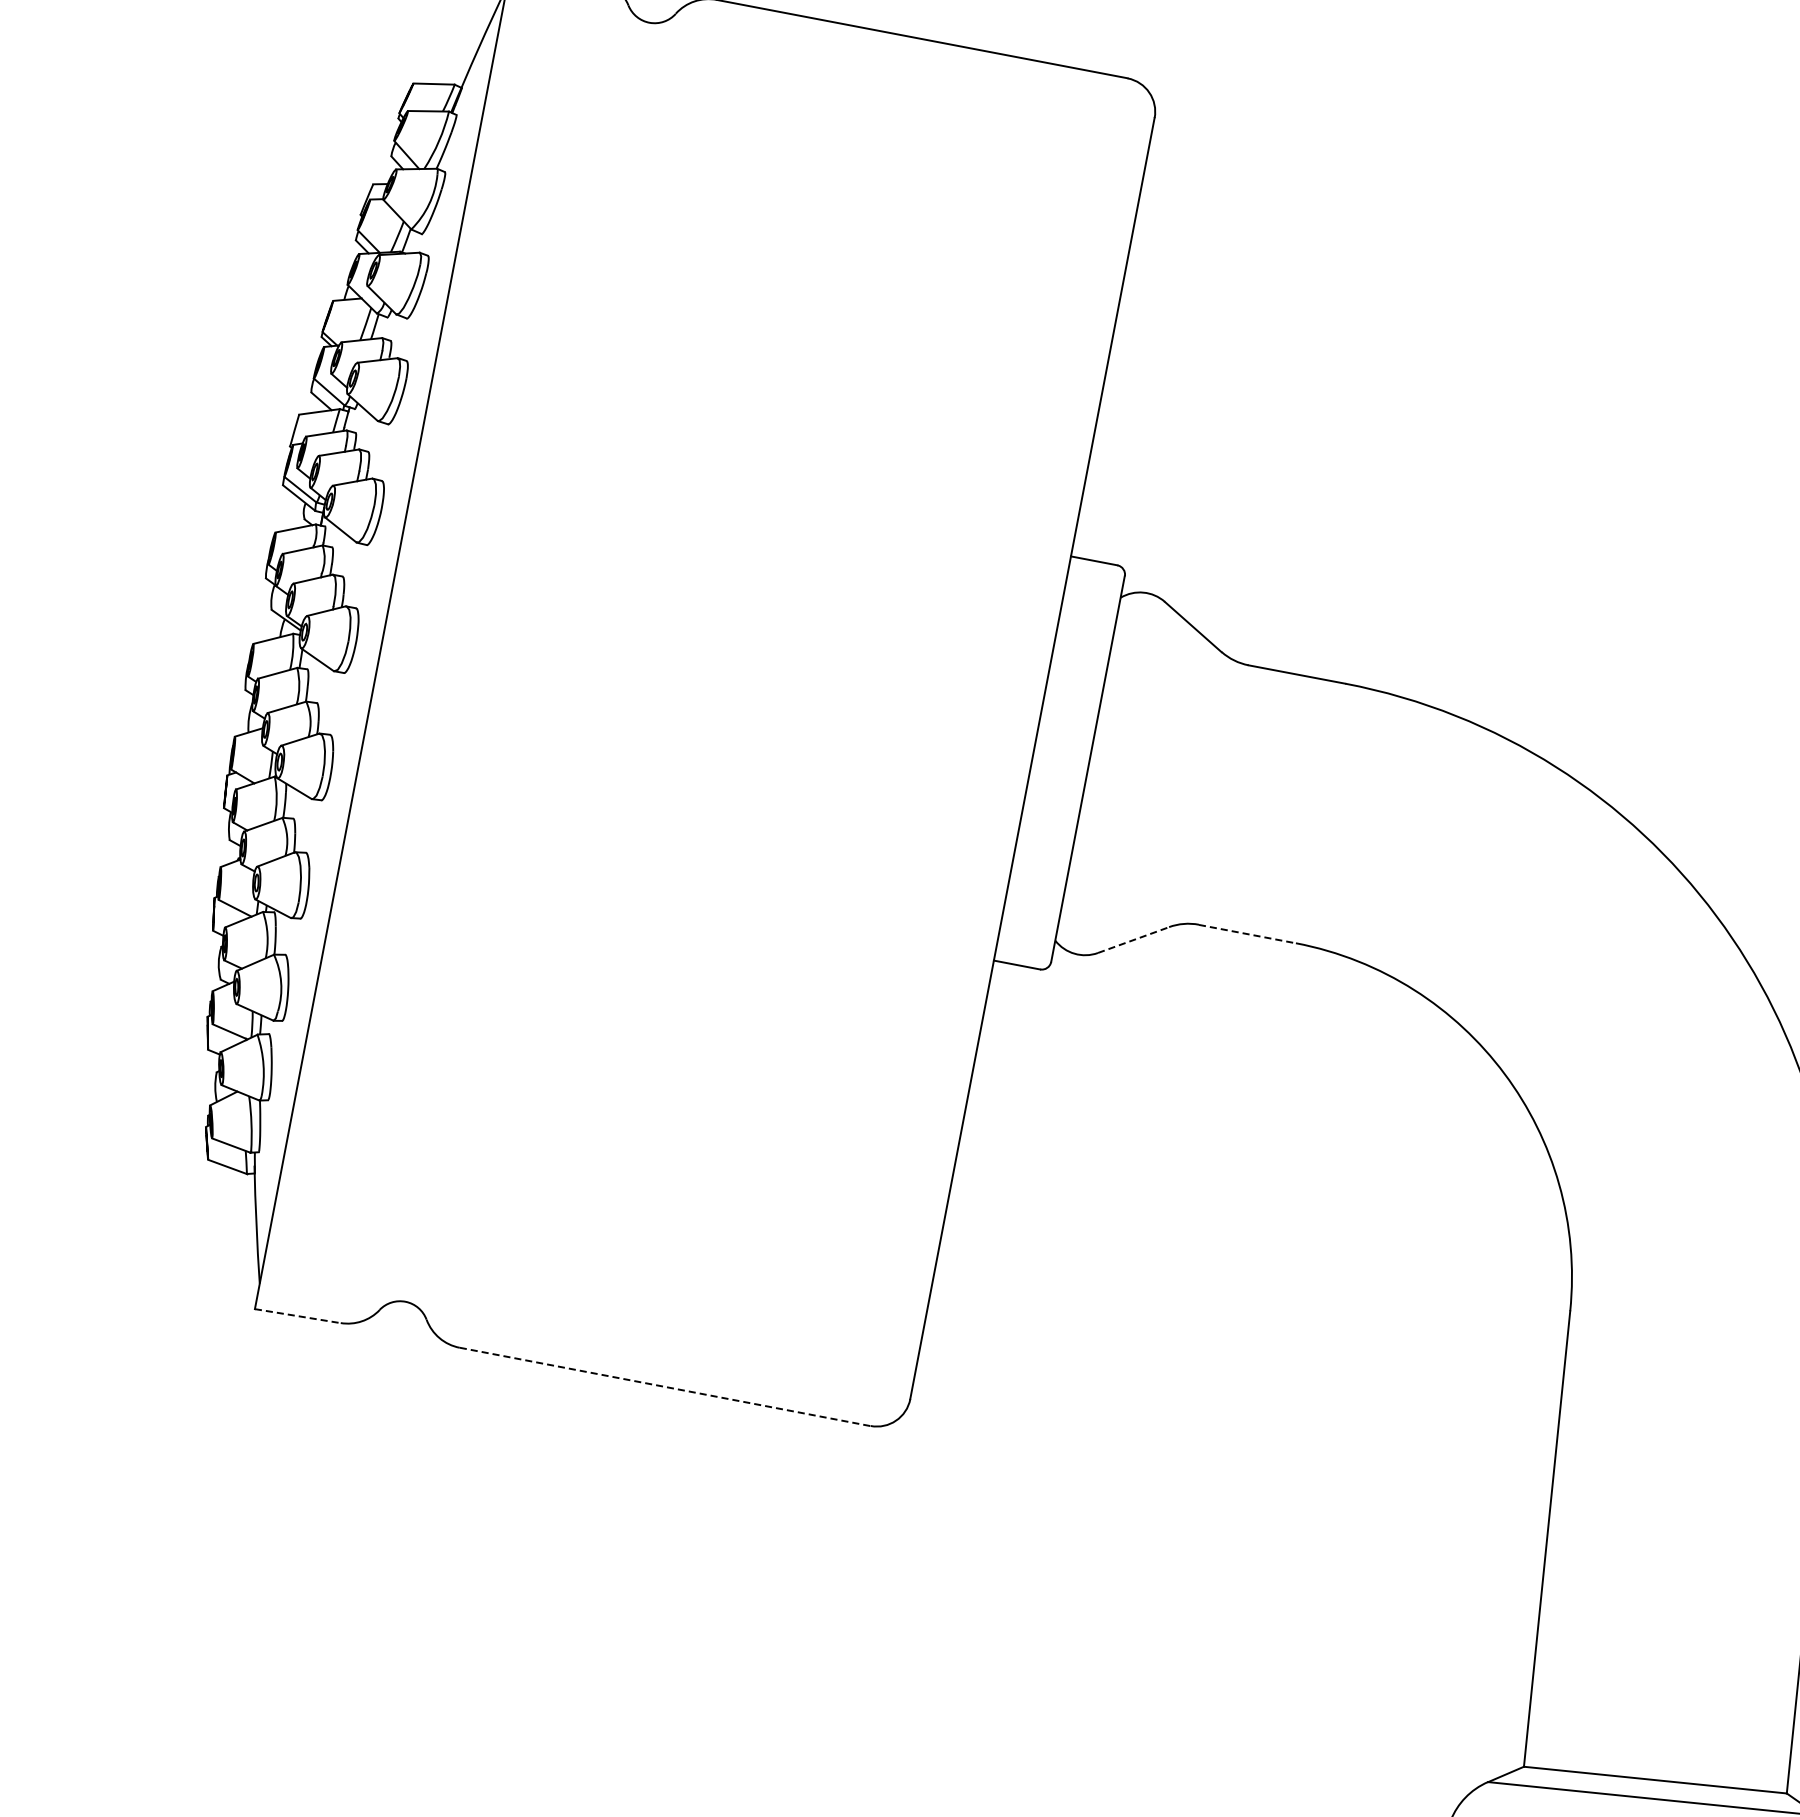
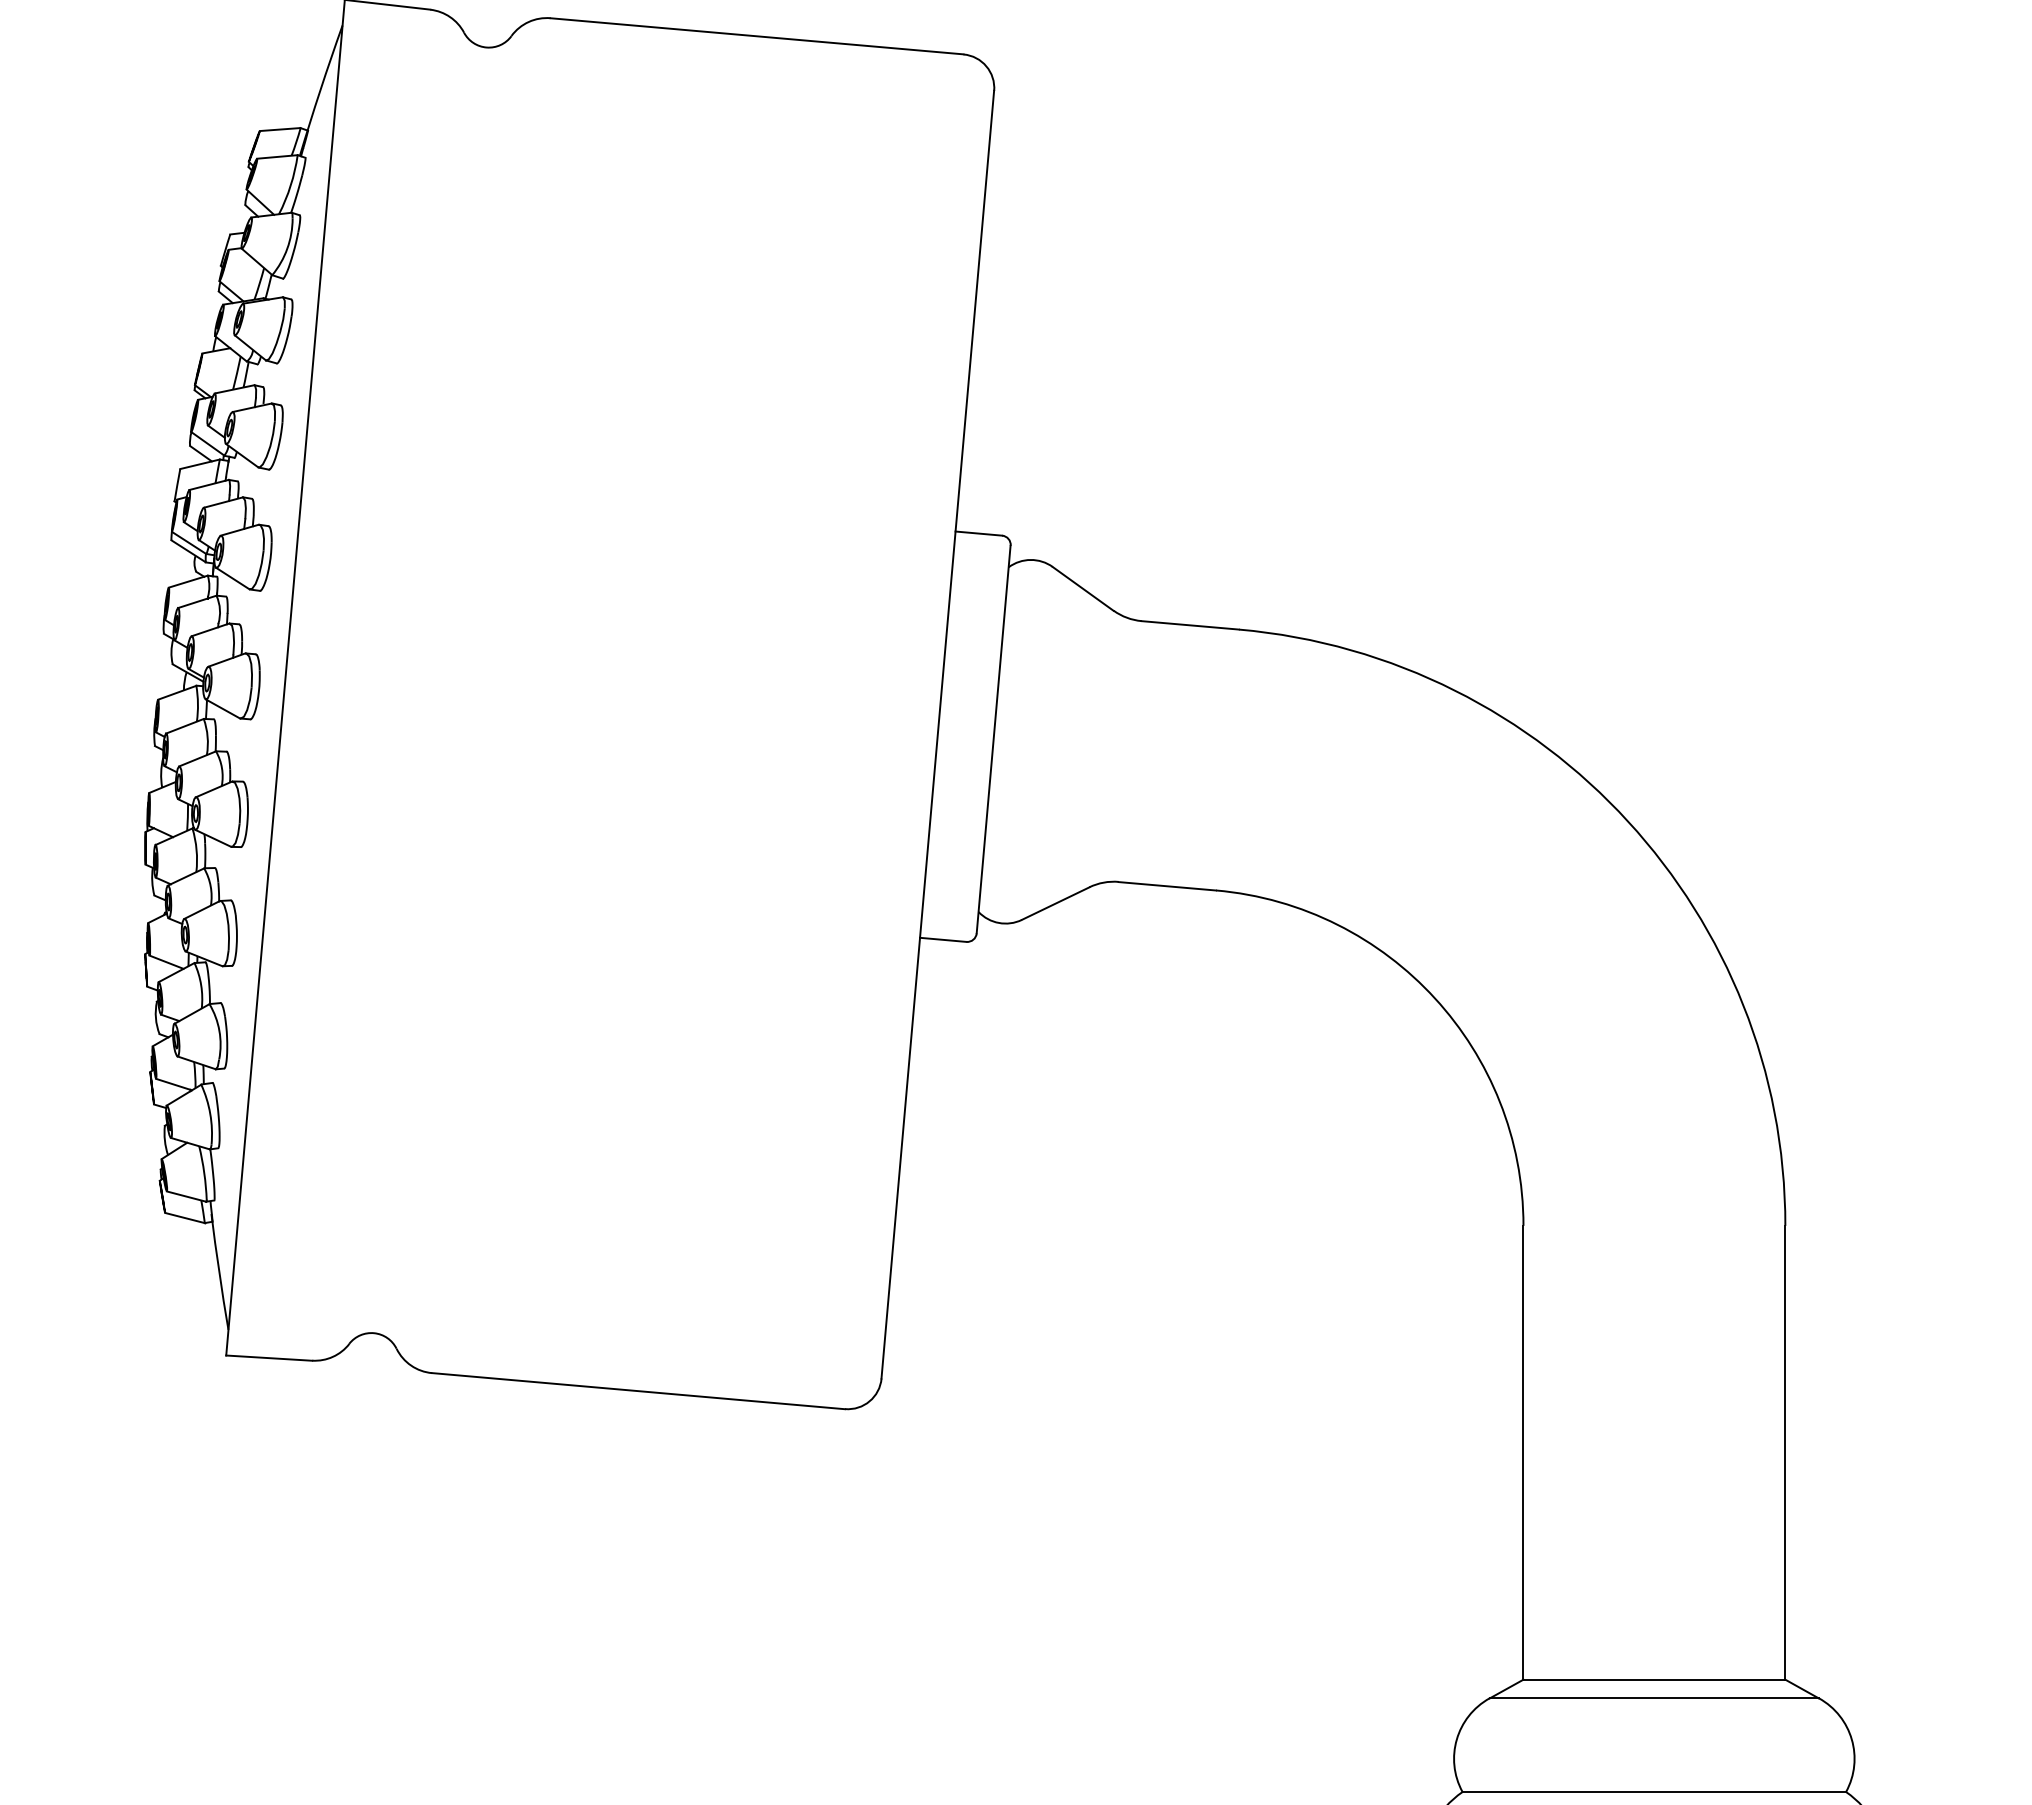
line: (1247, 934) -> (1167, 886), dashed -> solid
line: (1134, 940) -> (1056, 903), dashed -> solid
line: (298, 1316) -> (269, 1358), dashed -> solid
line: (666, 1387) -> (639, 1391), dashed -> solid

